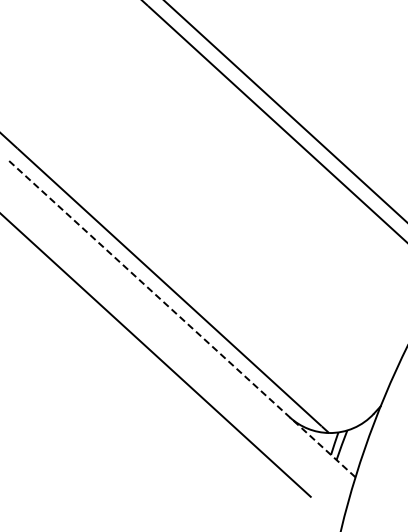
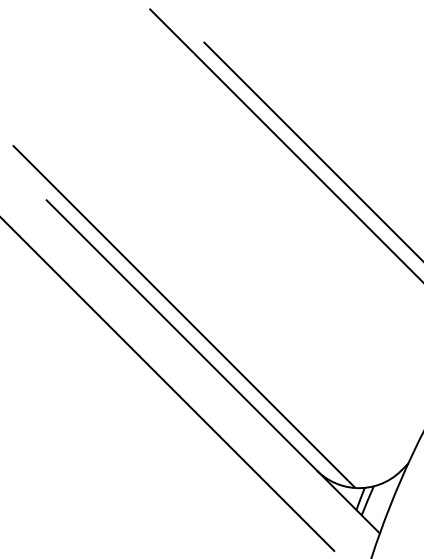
line: (181, 318) -> (213, 366), dashed -> solid

